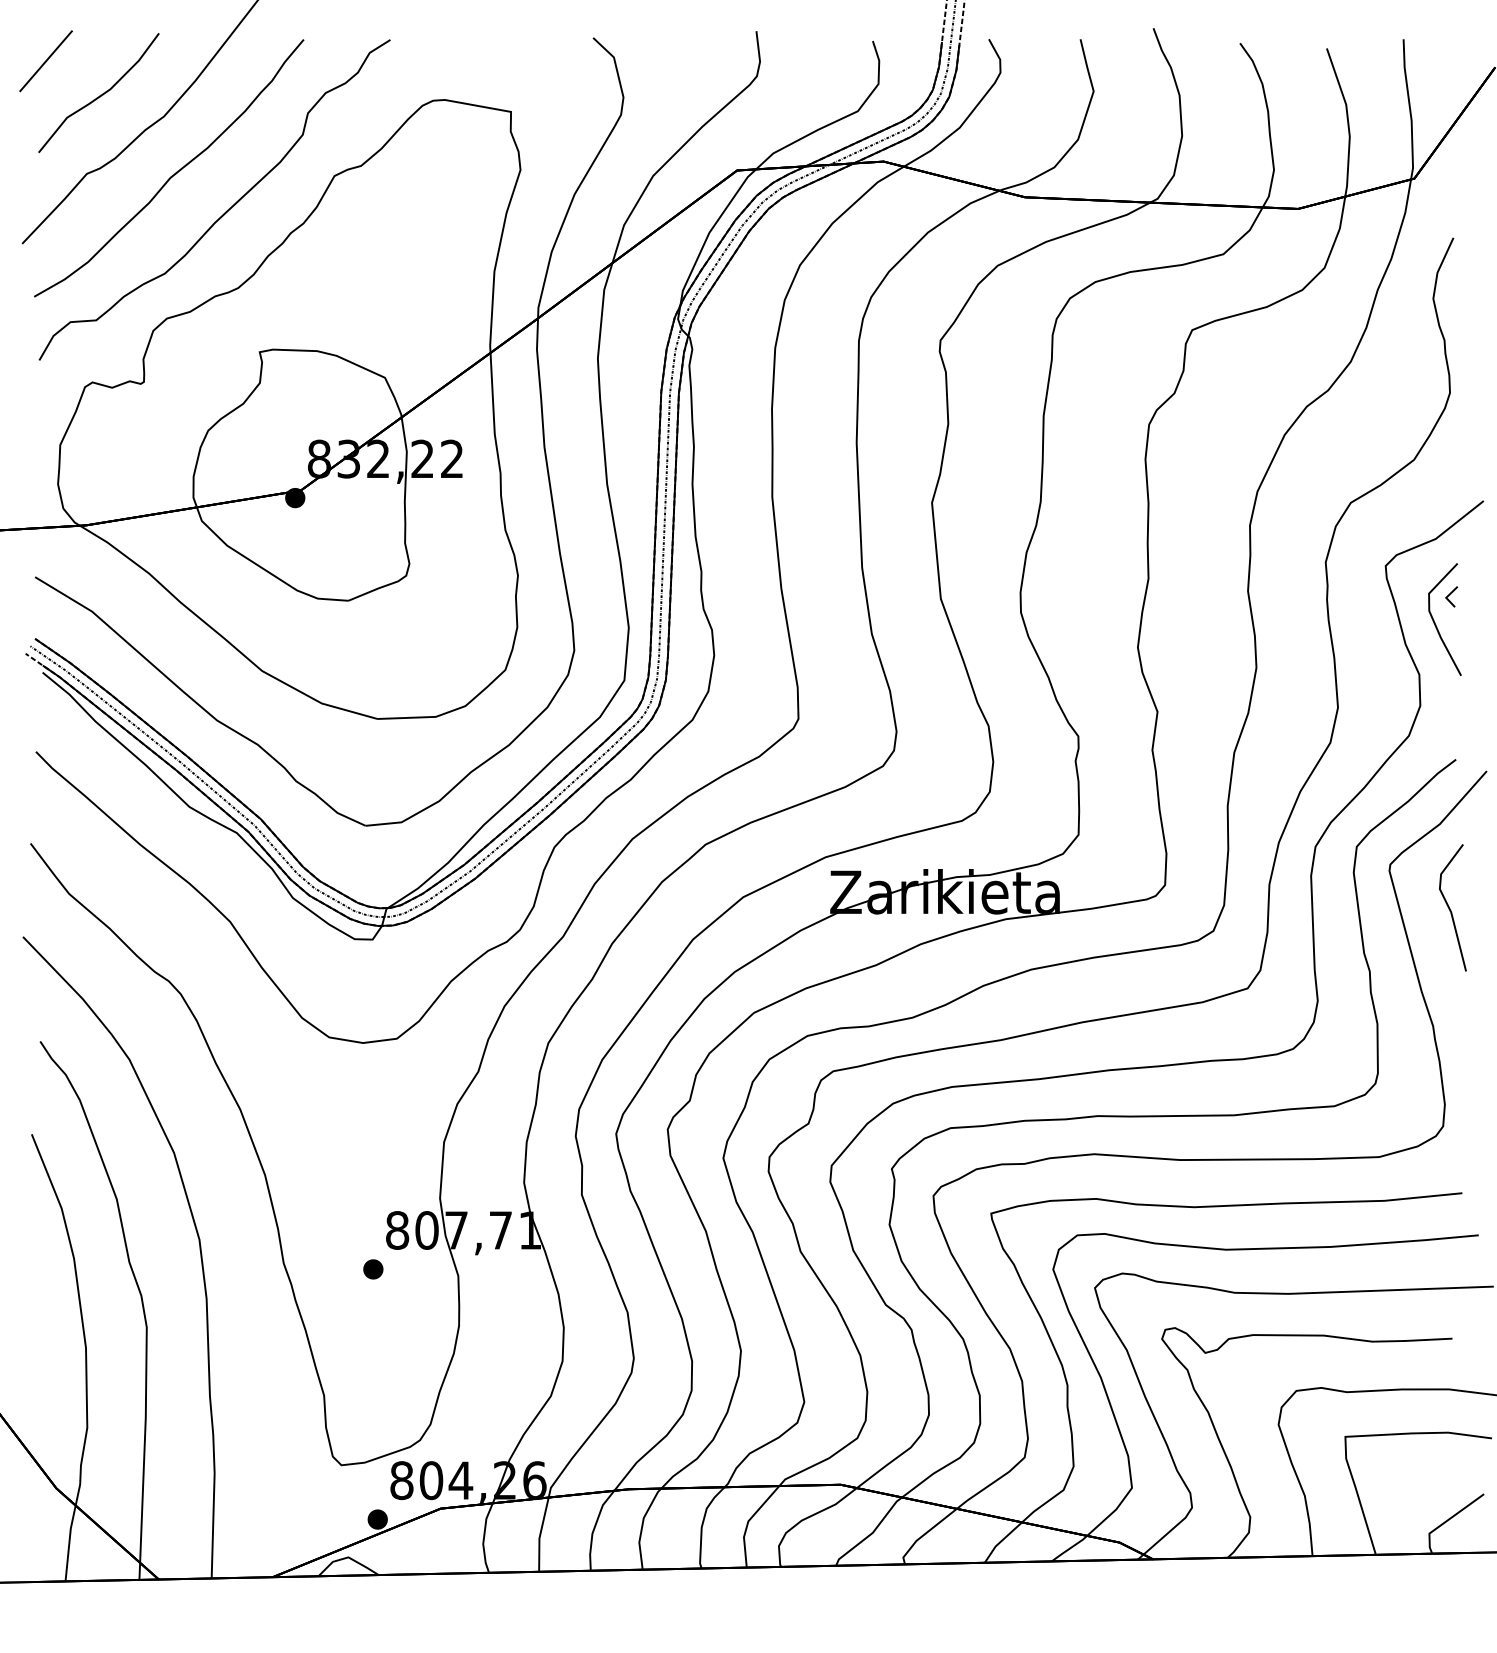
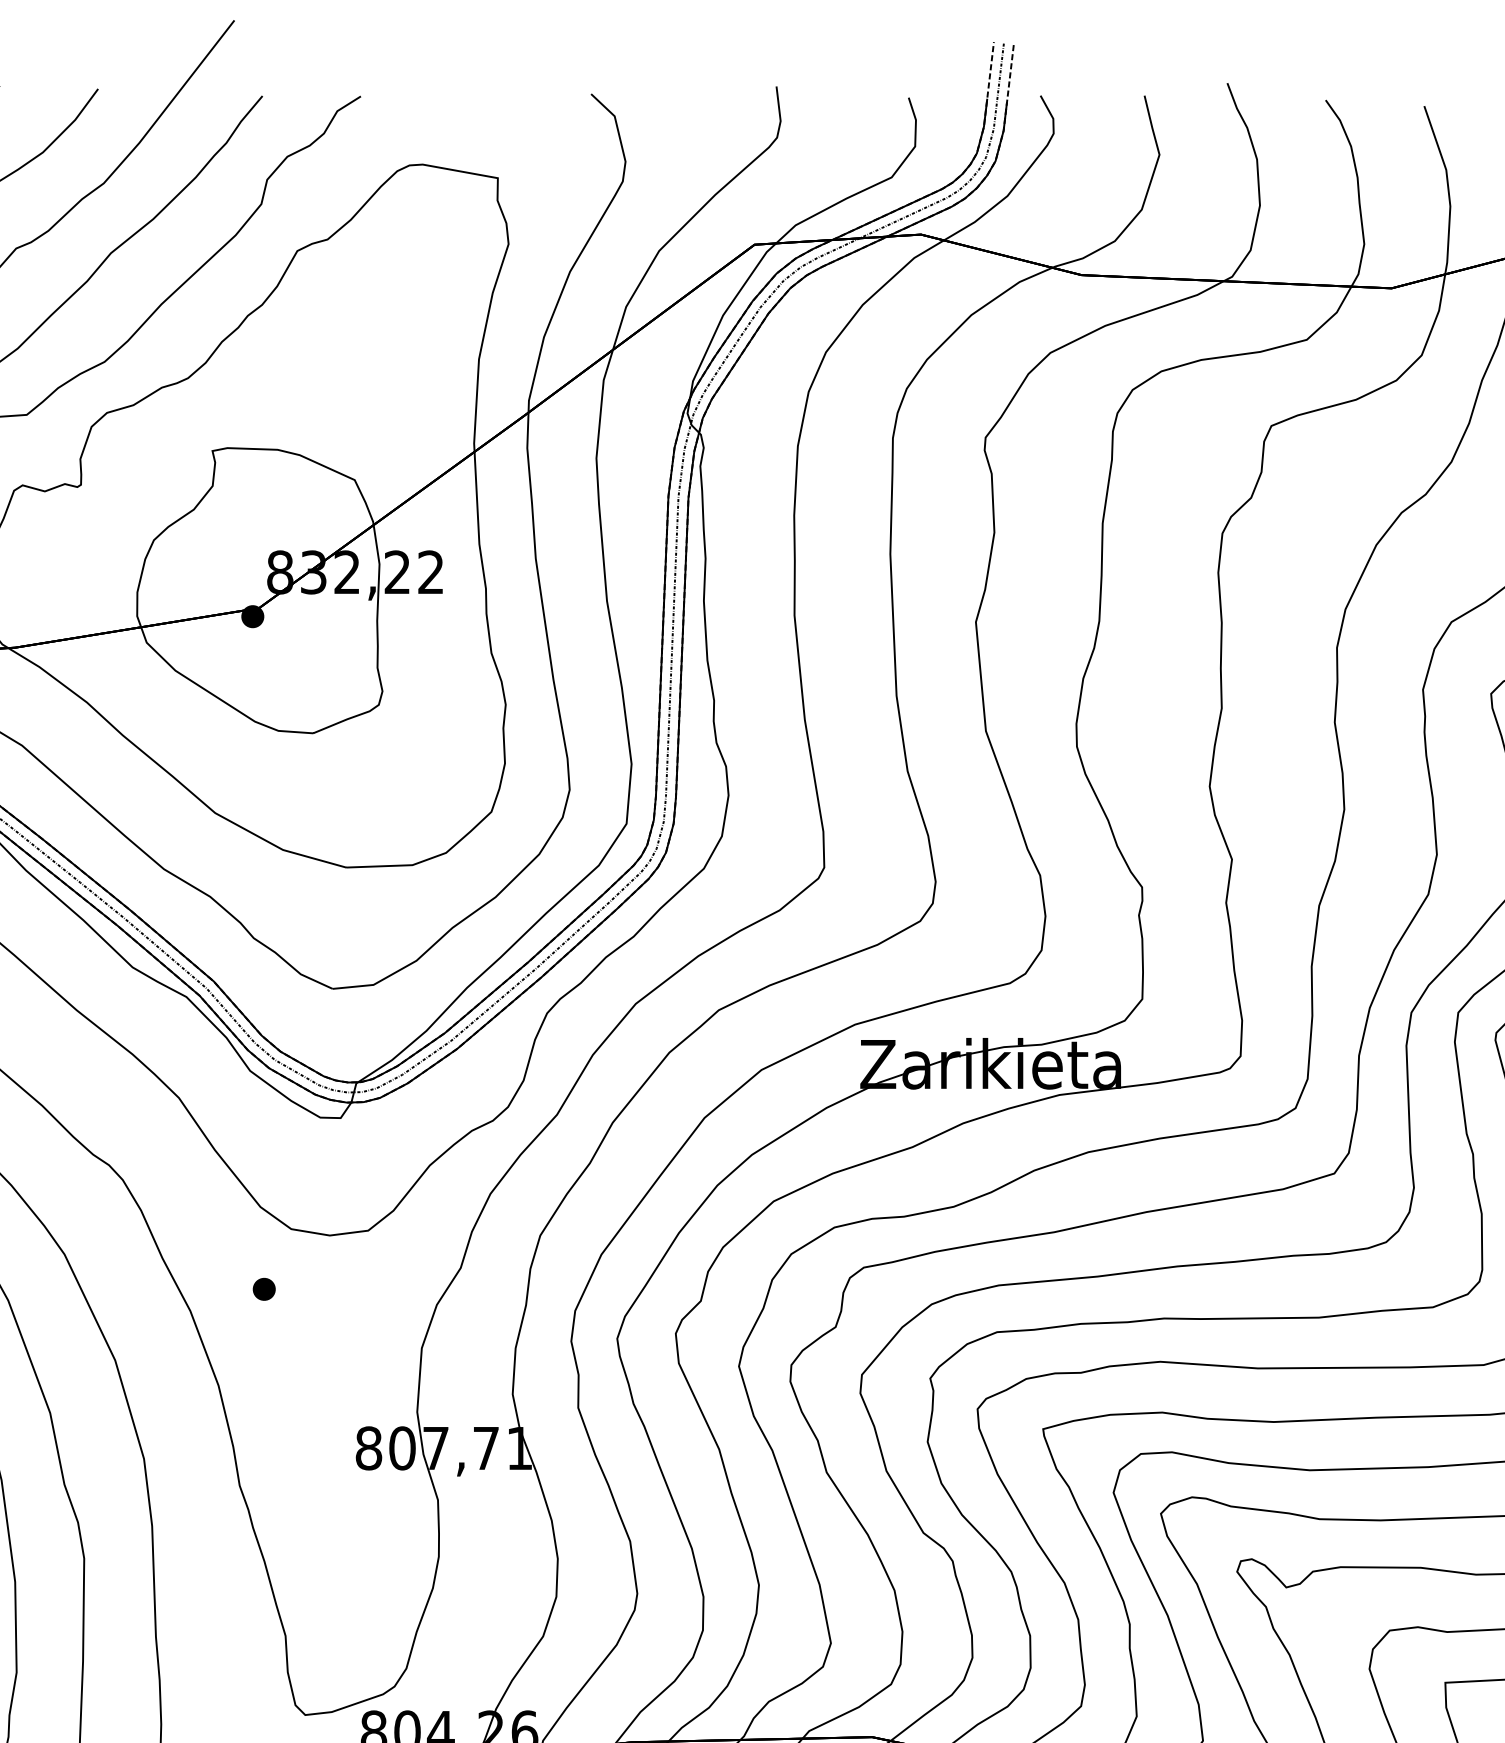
part: (373, 1269) -> (264, 1289), moved

